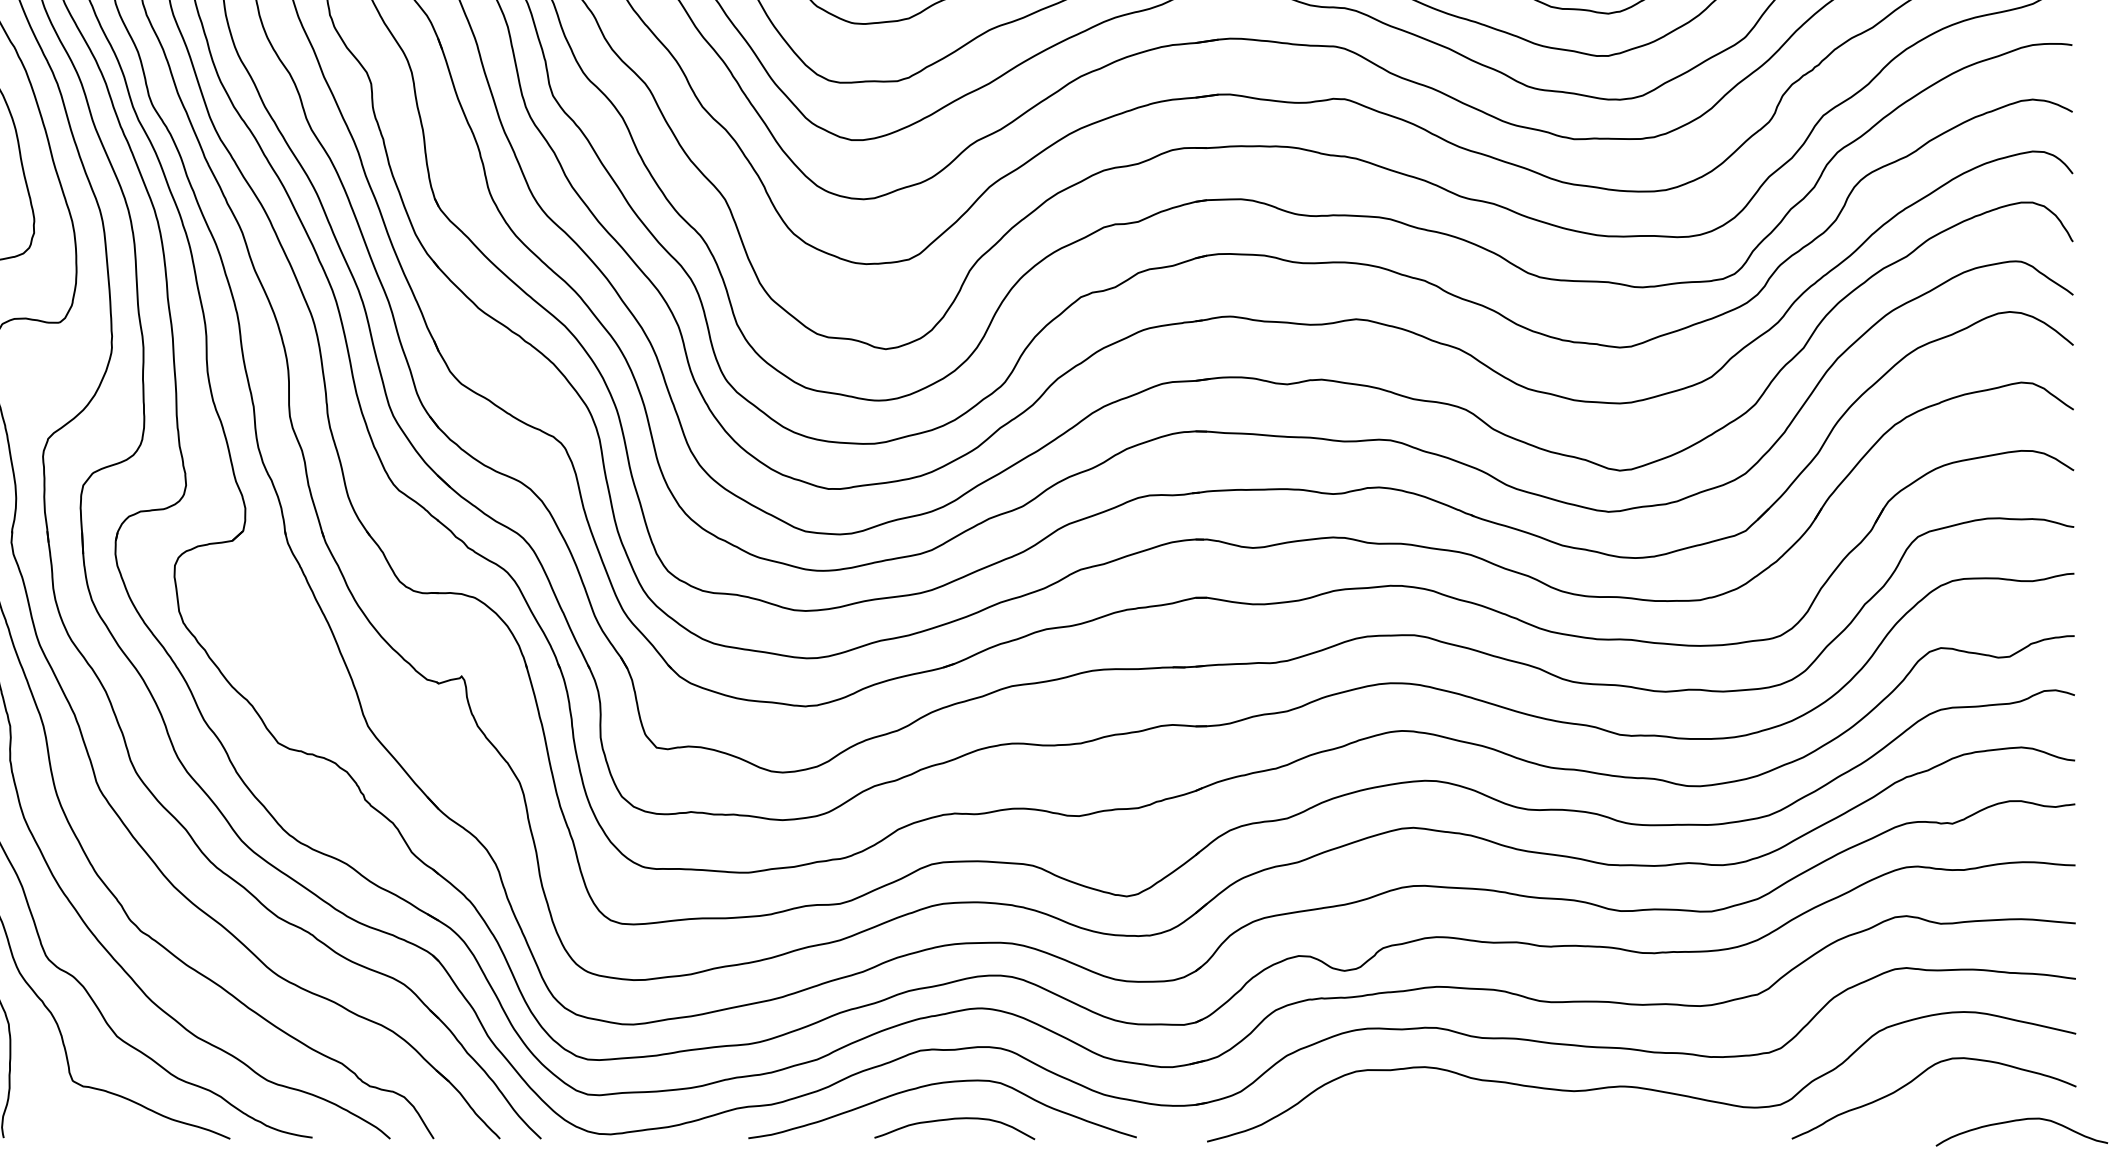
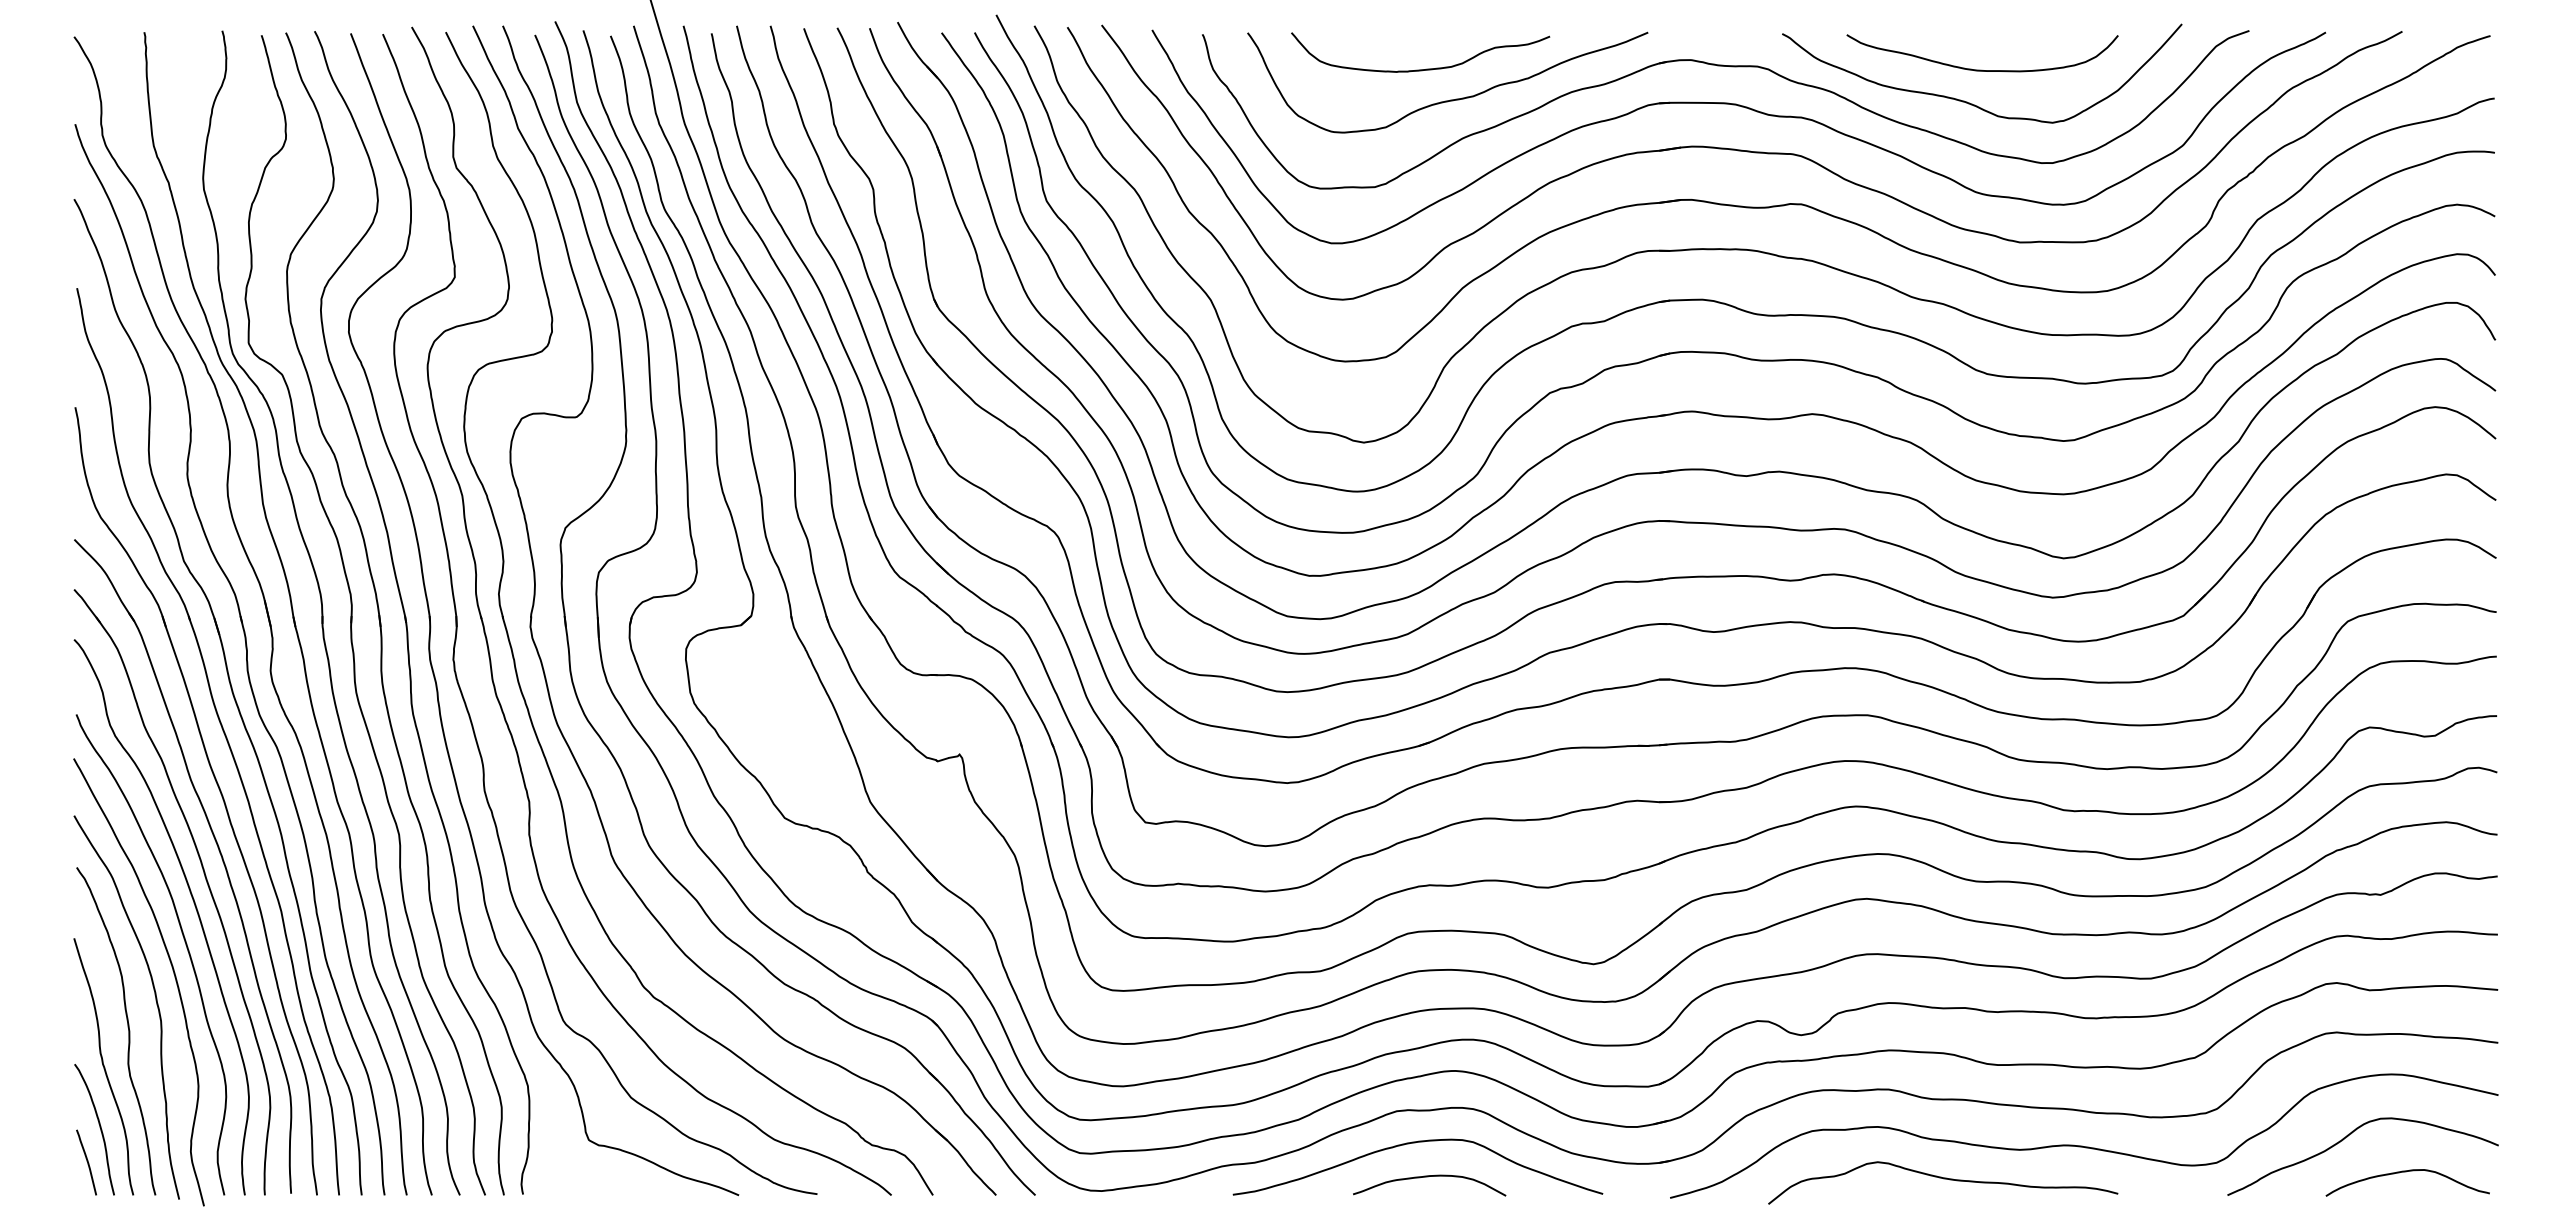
curve: (2020, 1121) -> (2406, 1172), moved
curve: (1493, 1122) -> (1943, 1179), added

